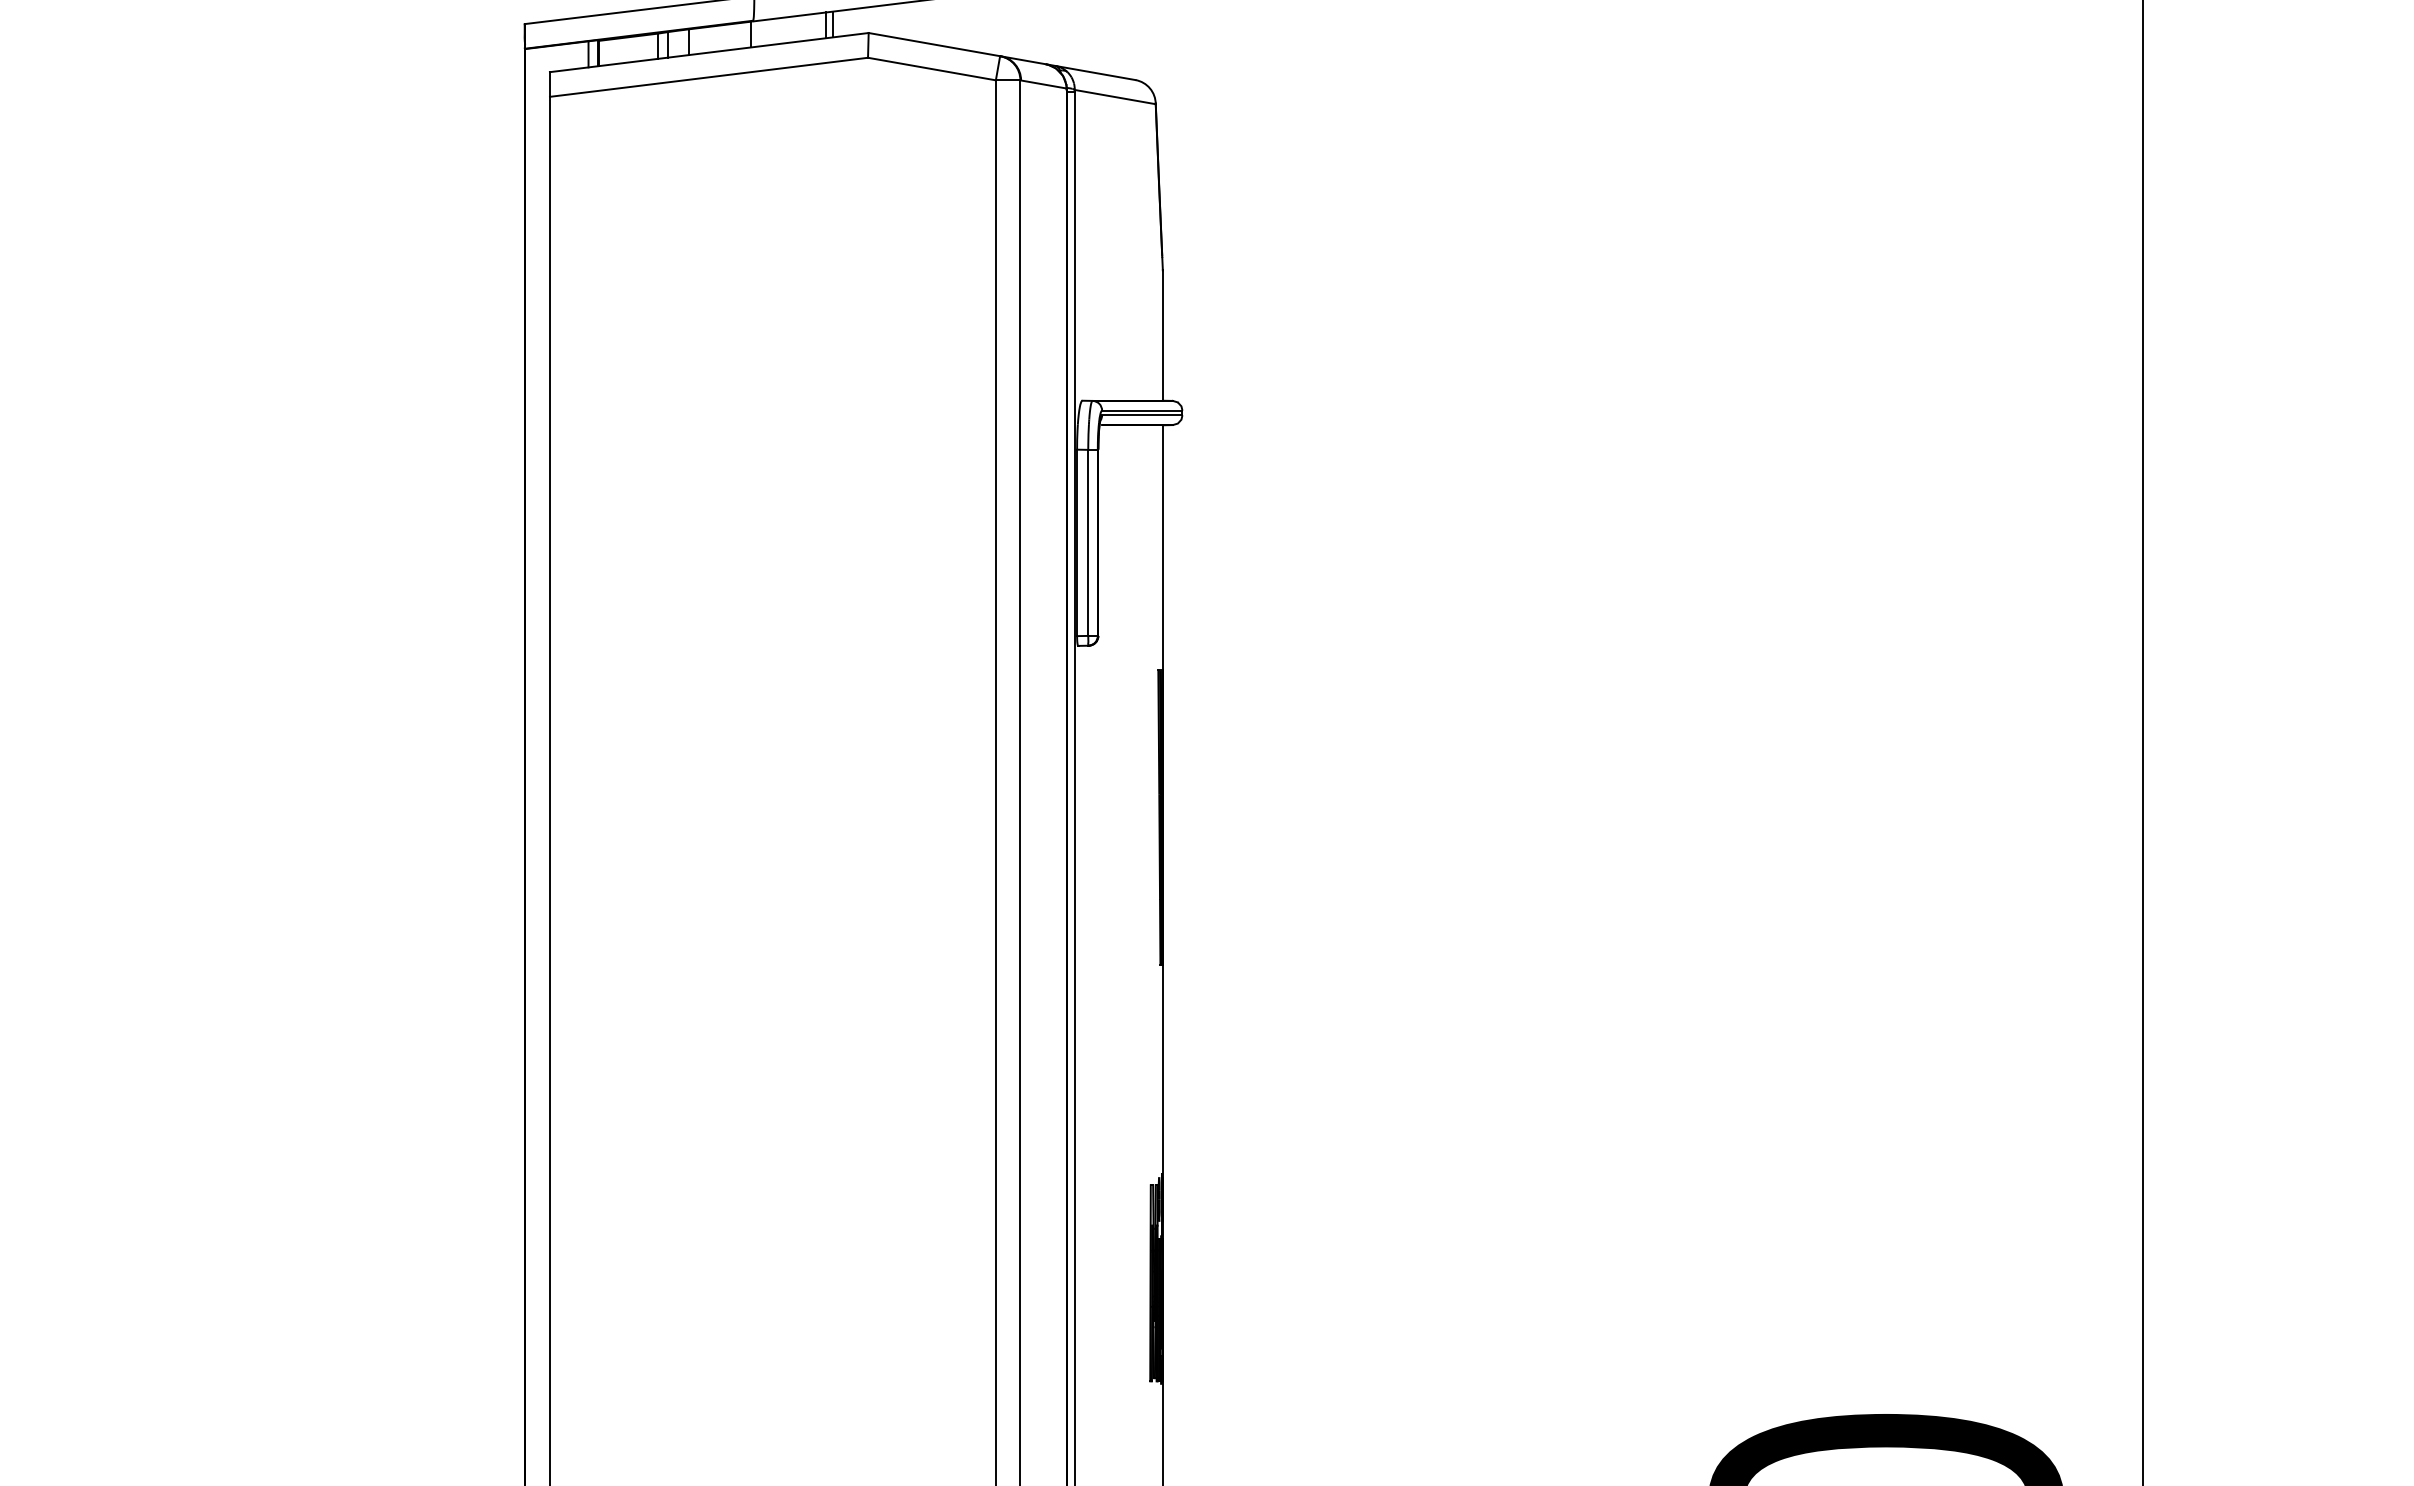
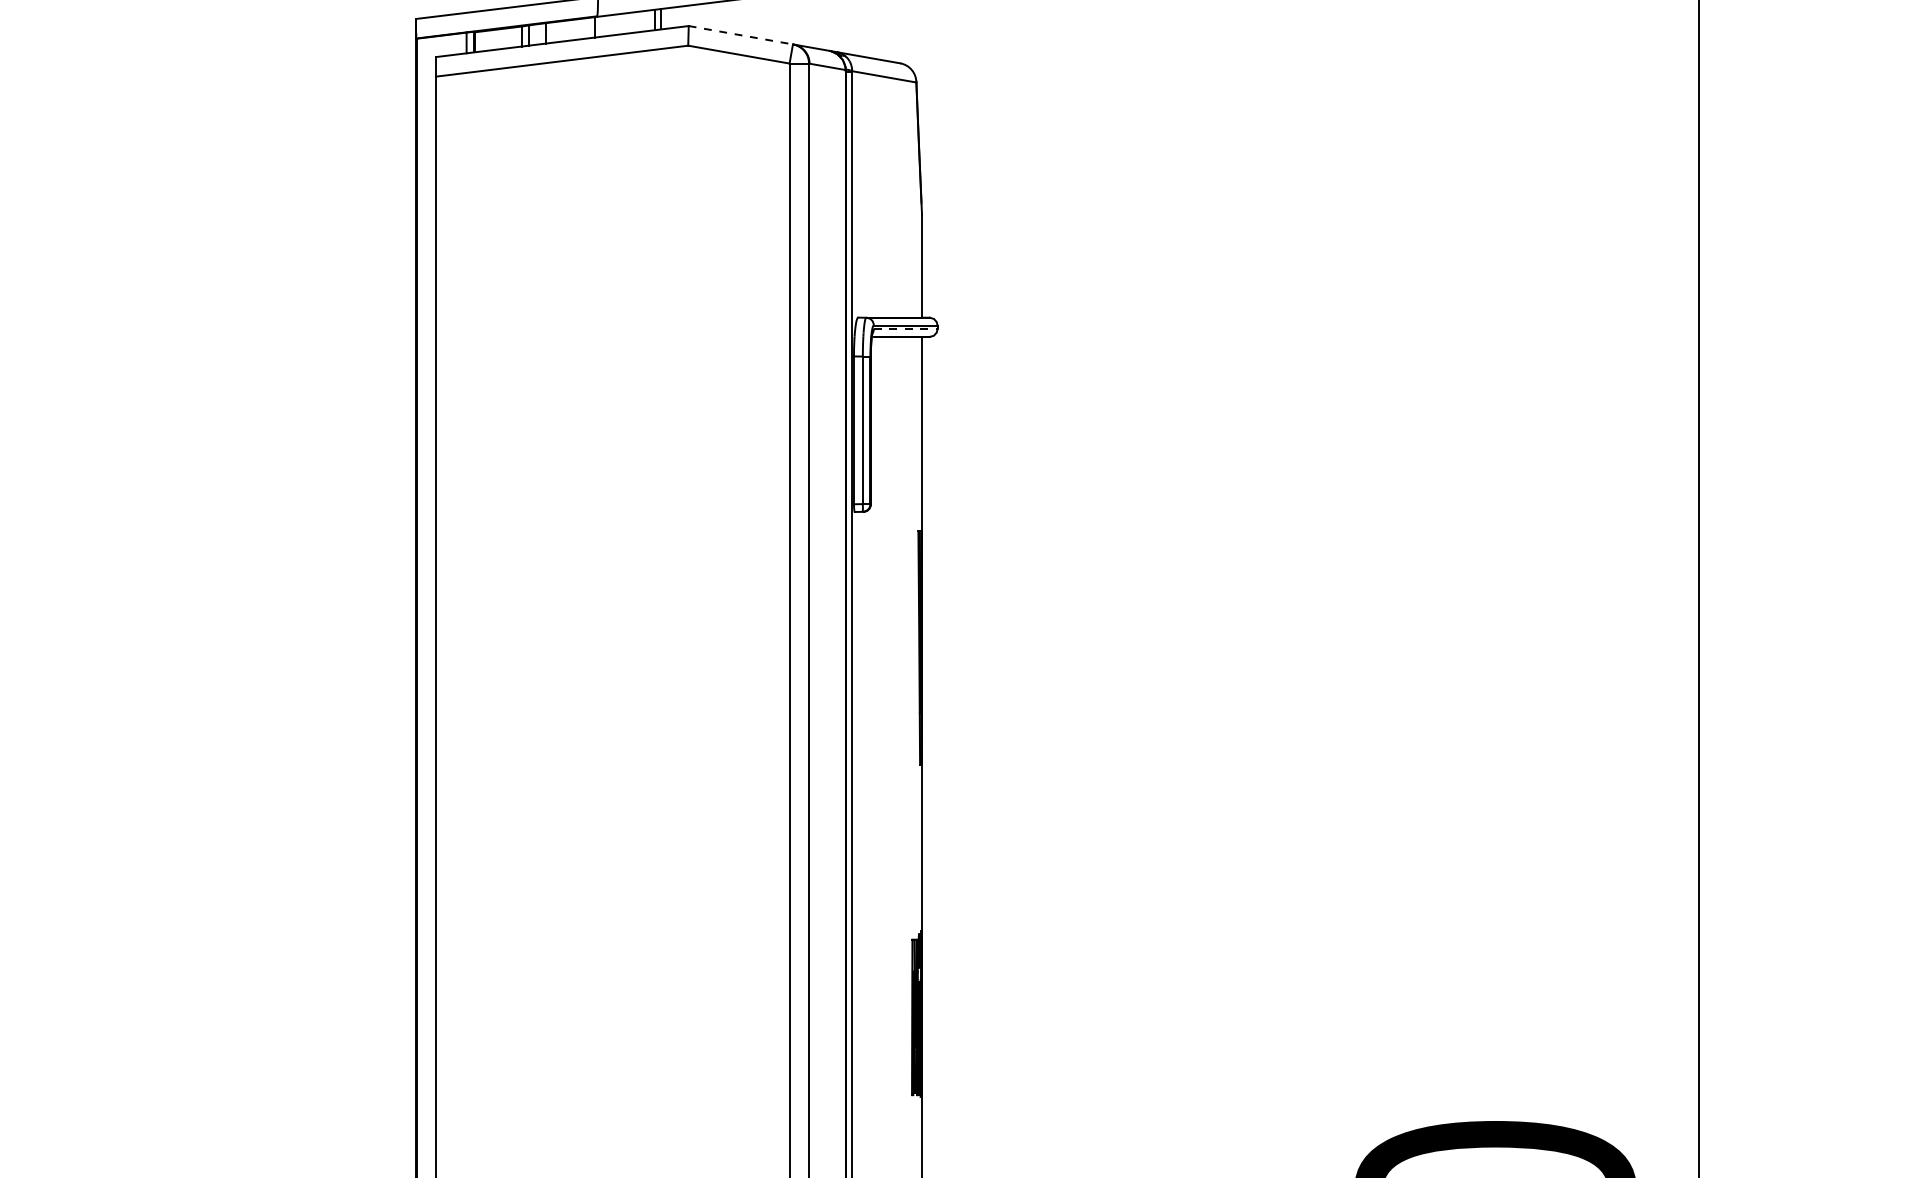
line: (934, 44) -> (740, 35), solid -> dashed
line: (1142, 415) -> (905, 329), solid -> dashed

